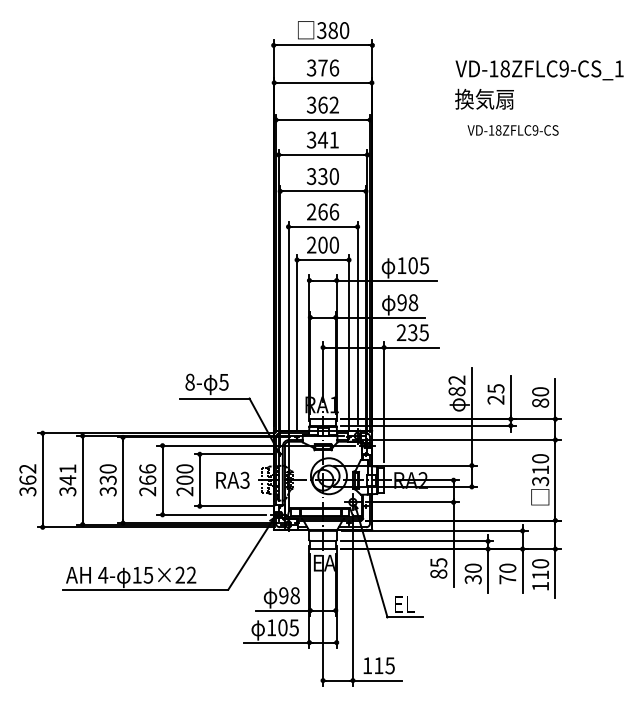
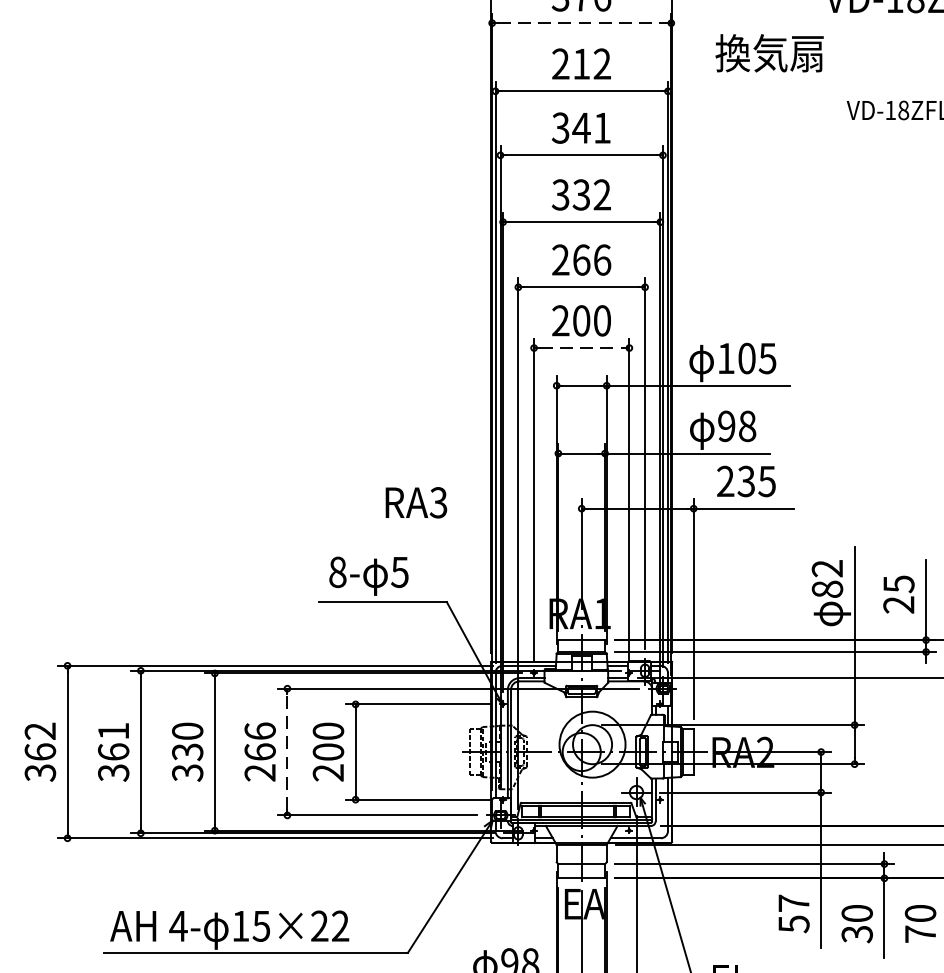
line: (323, 82) -> (582, 22), solid -> dashed
text: (484, 98) -> (769, 51), moved
text: (316, 104) -> (569, 62), 362 -> 212
text: (333, 176) -> (600, 194), 330 -> 332
line: (323, 260) -> (582, 348), solid -> dashed
line: (162, 479) -> (287, 750), solid -> dashed
text: (232, 479) -> (415, 501), moved
text: (67, 480) -> (112, 752), 341 -> 361
text: (438, 568) -> (793, 913), 85 -> 57

